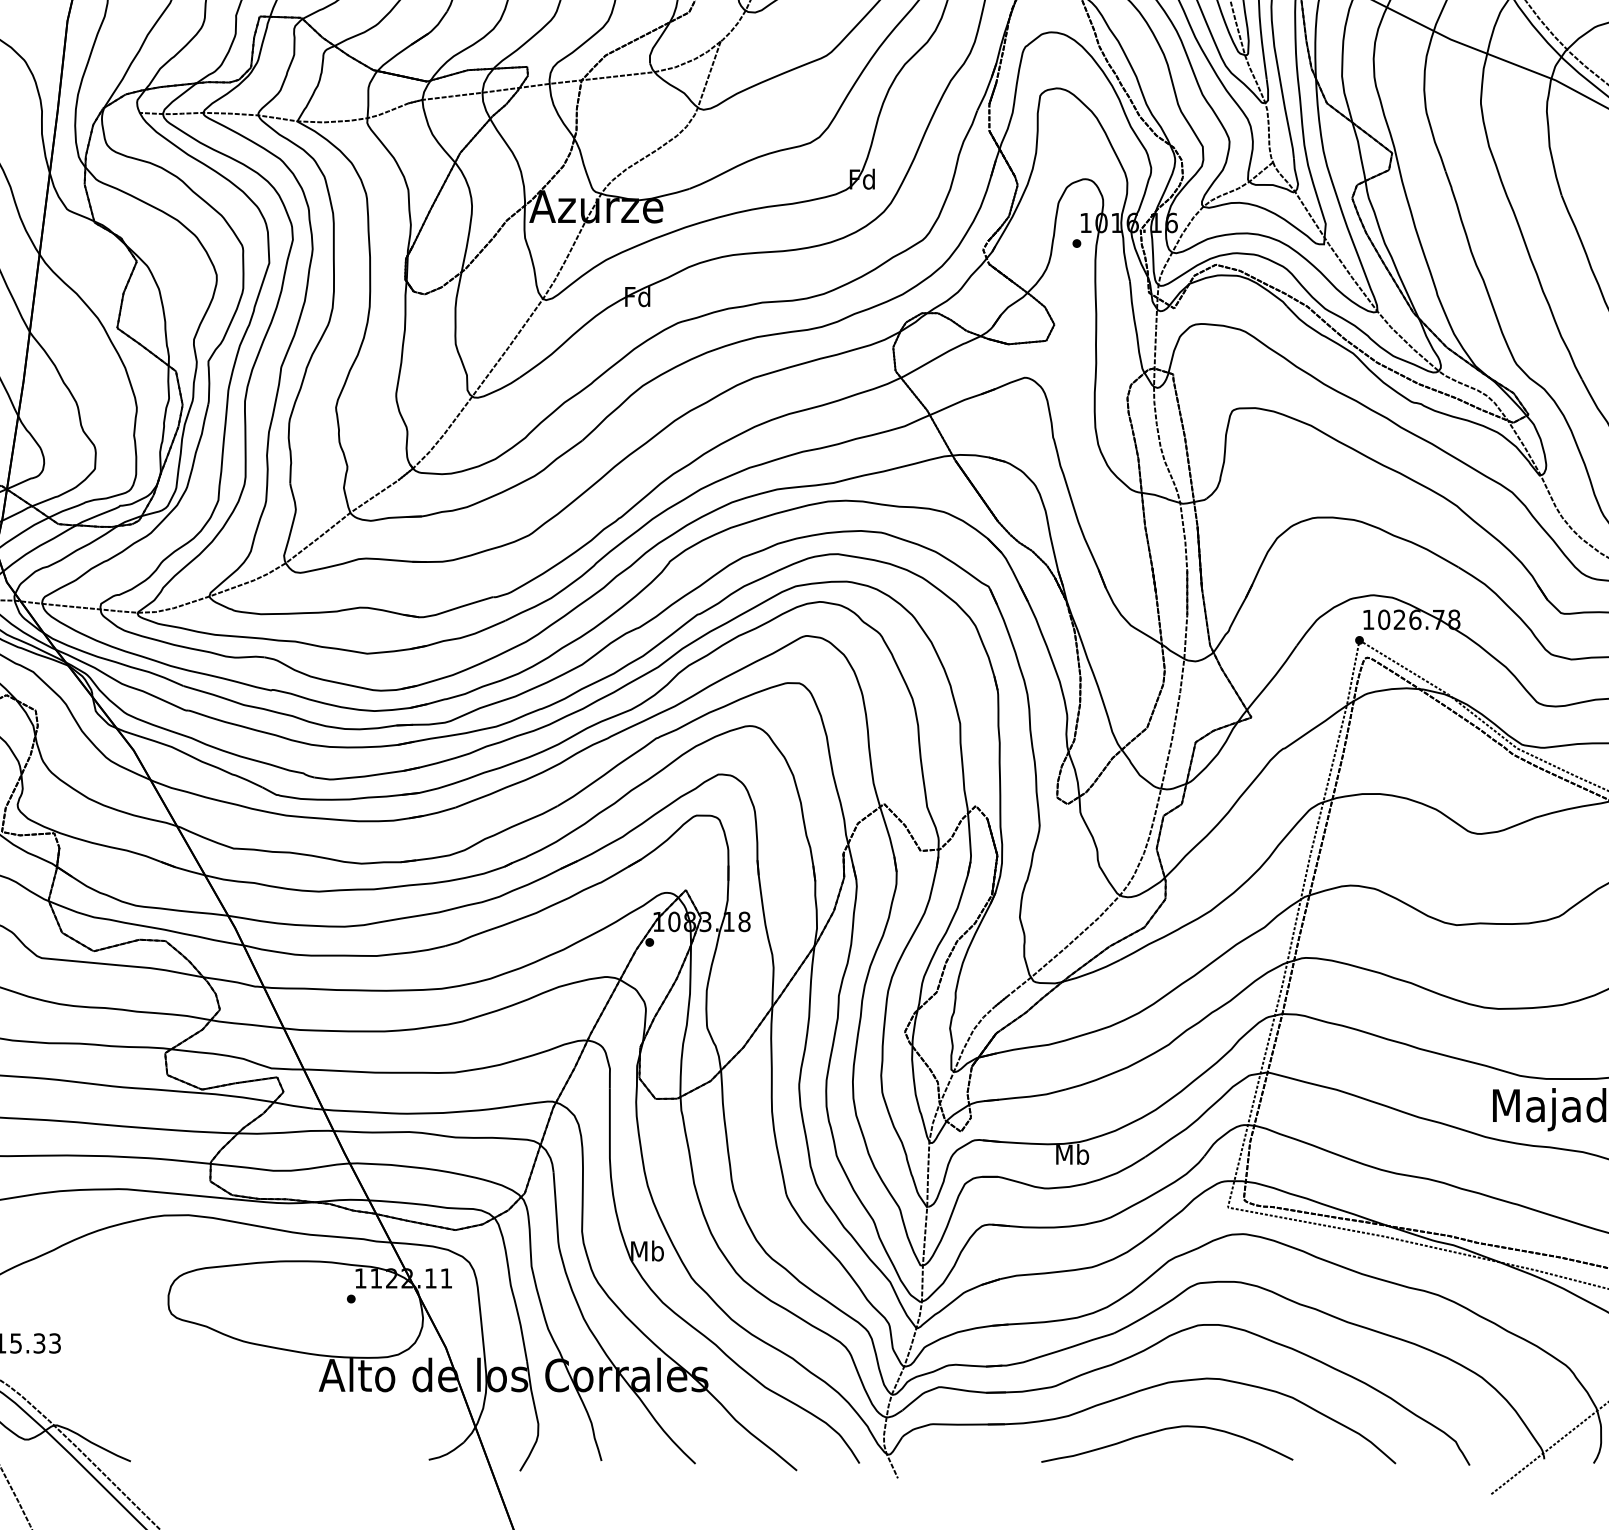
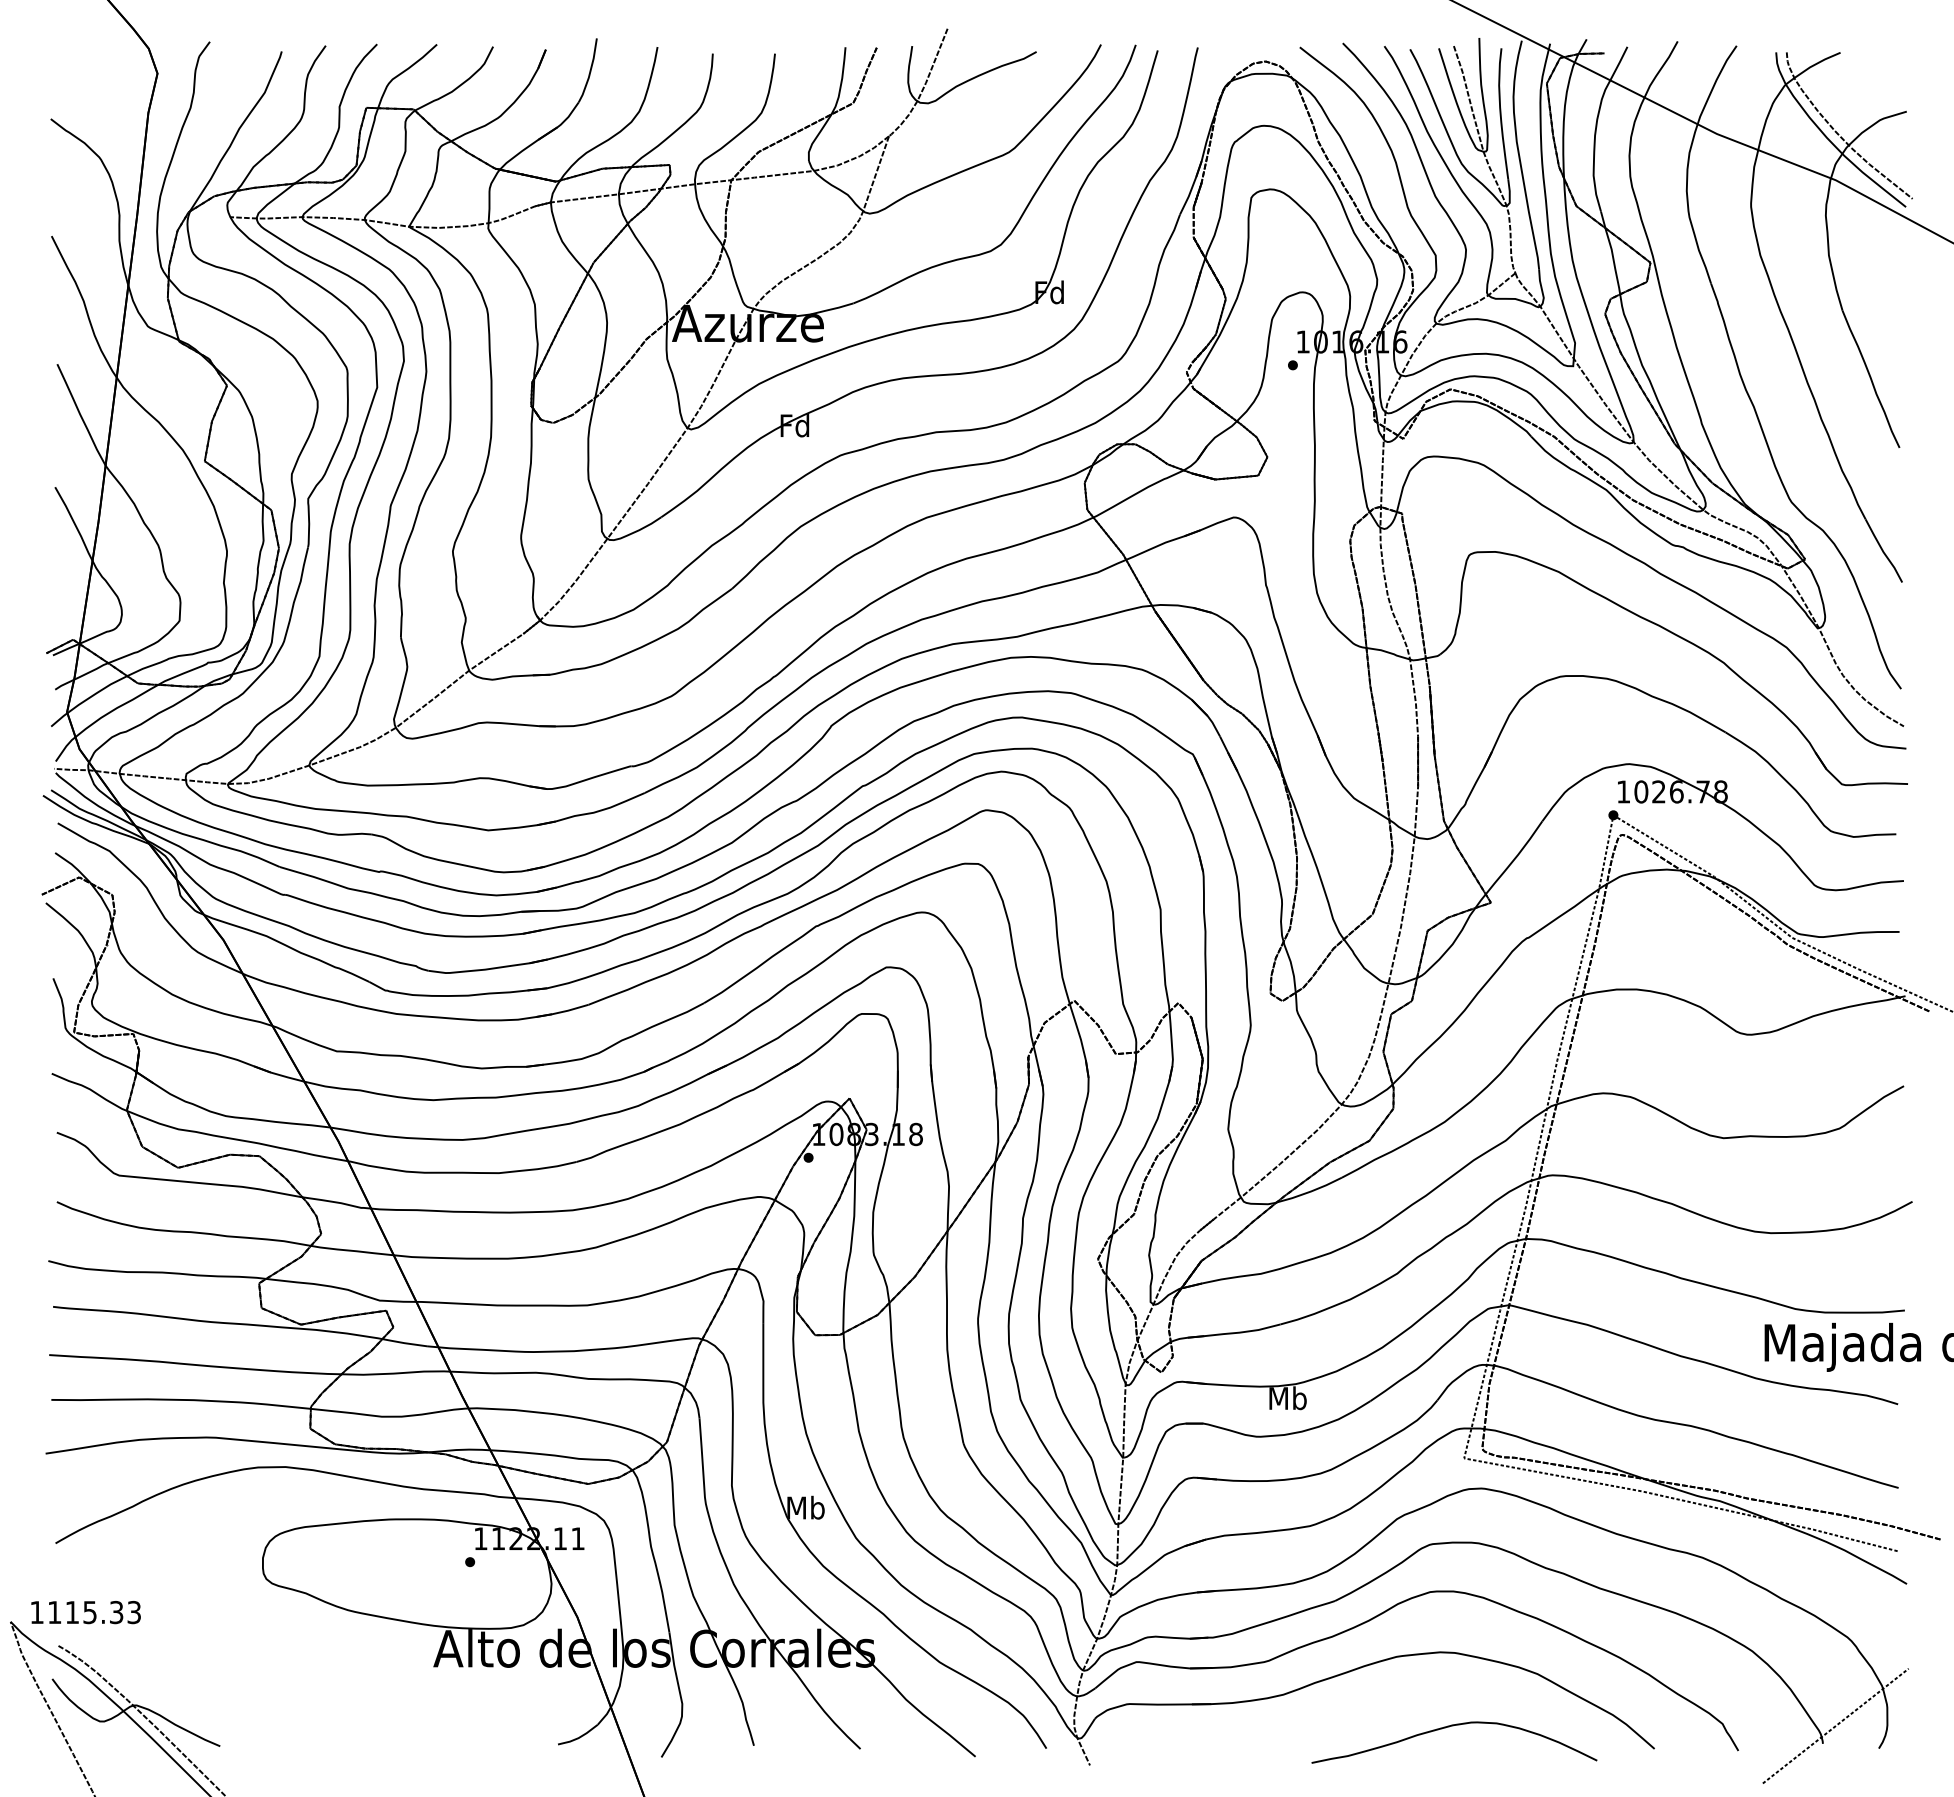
curve: (1162, 1430) -> (1449, 1727), moved

